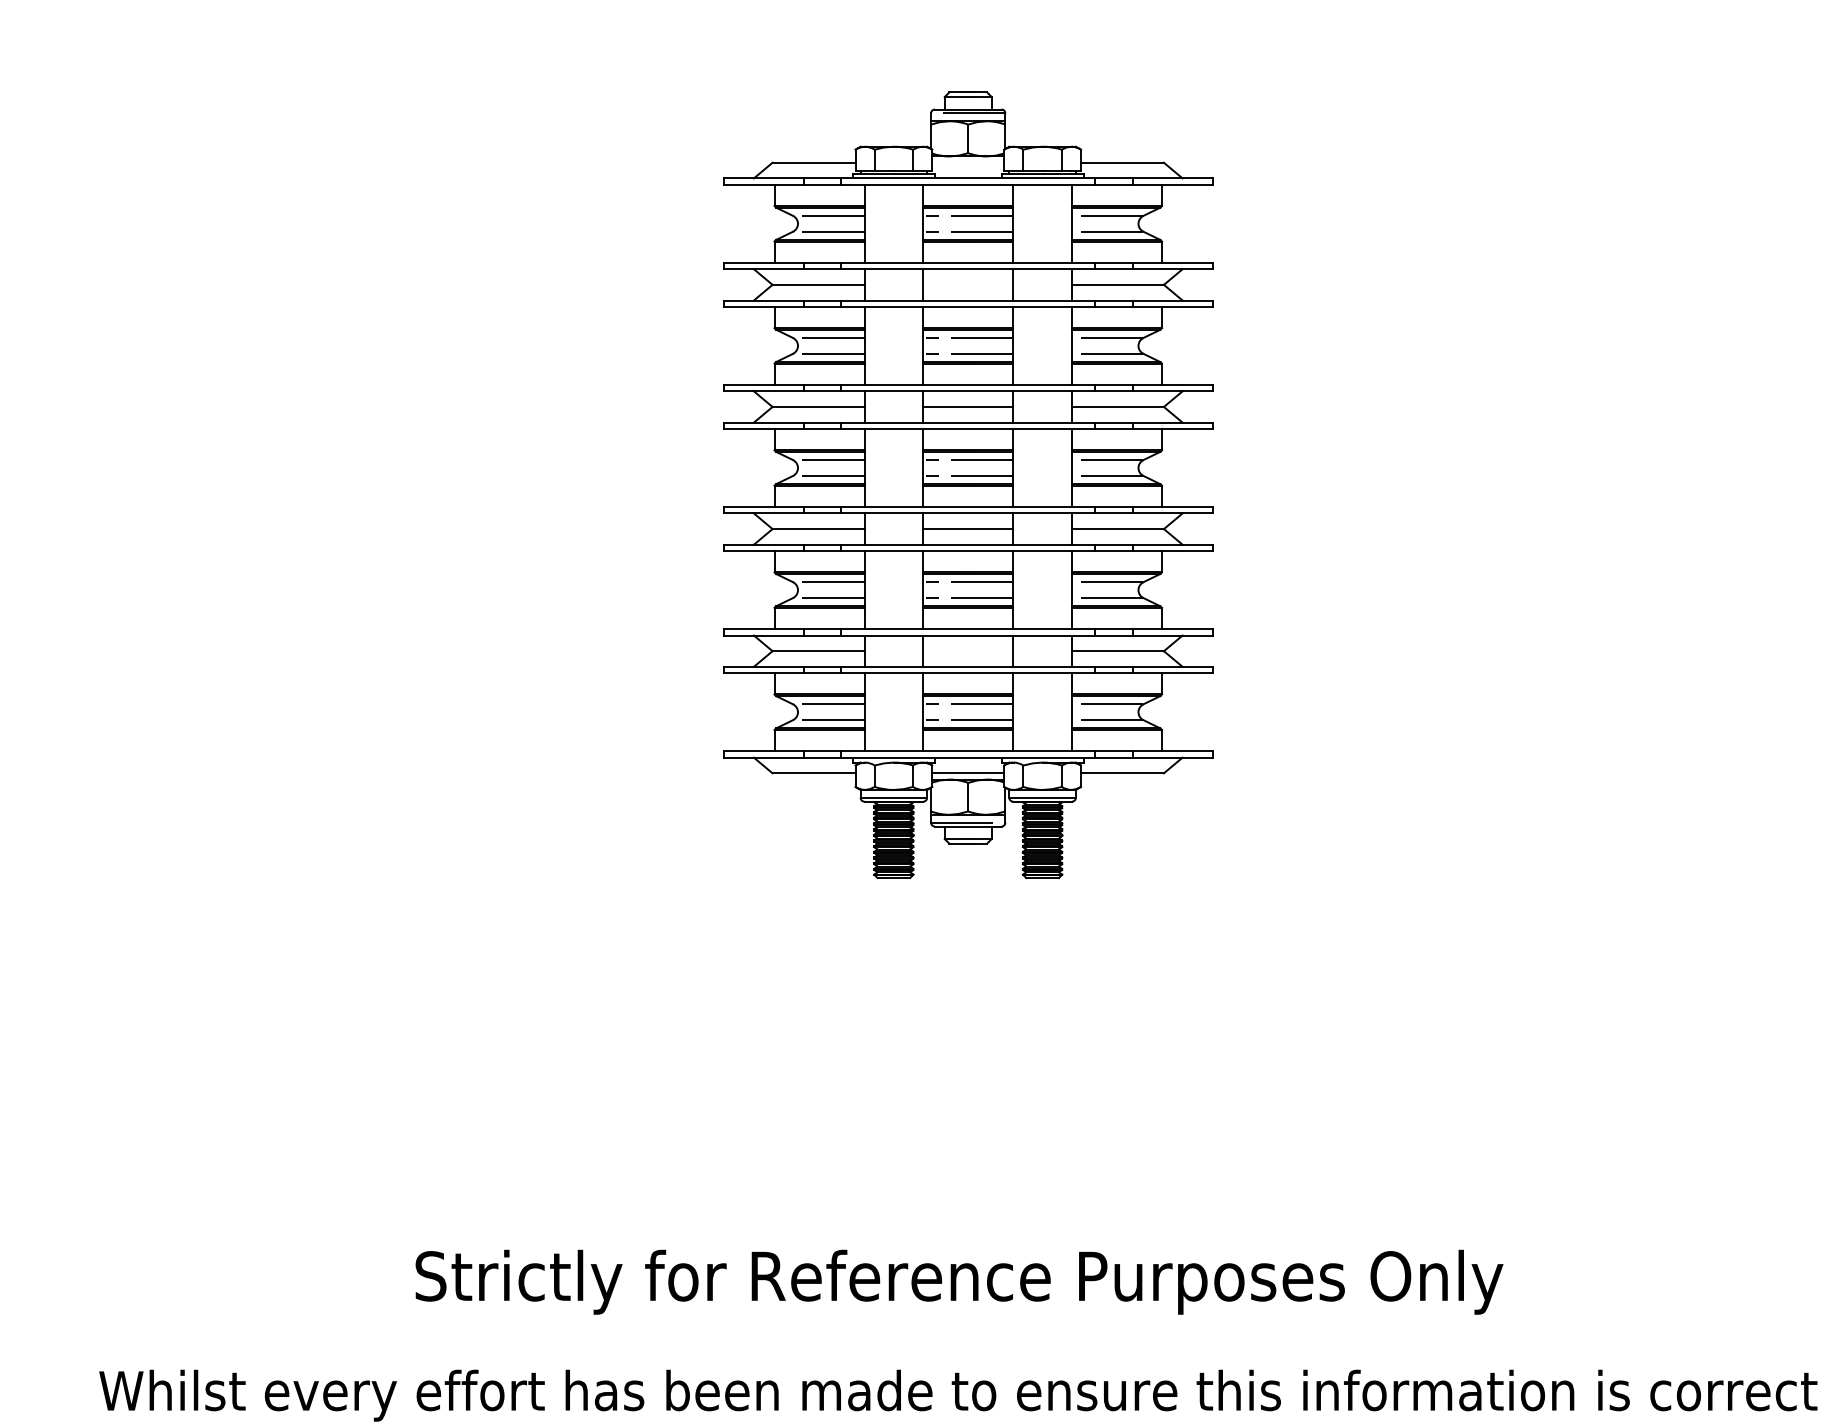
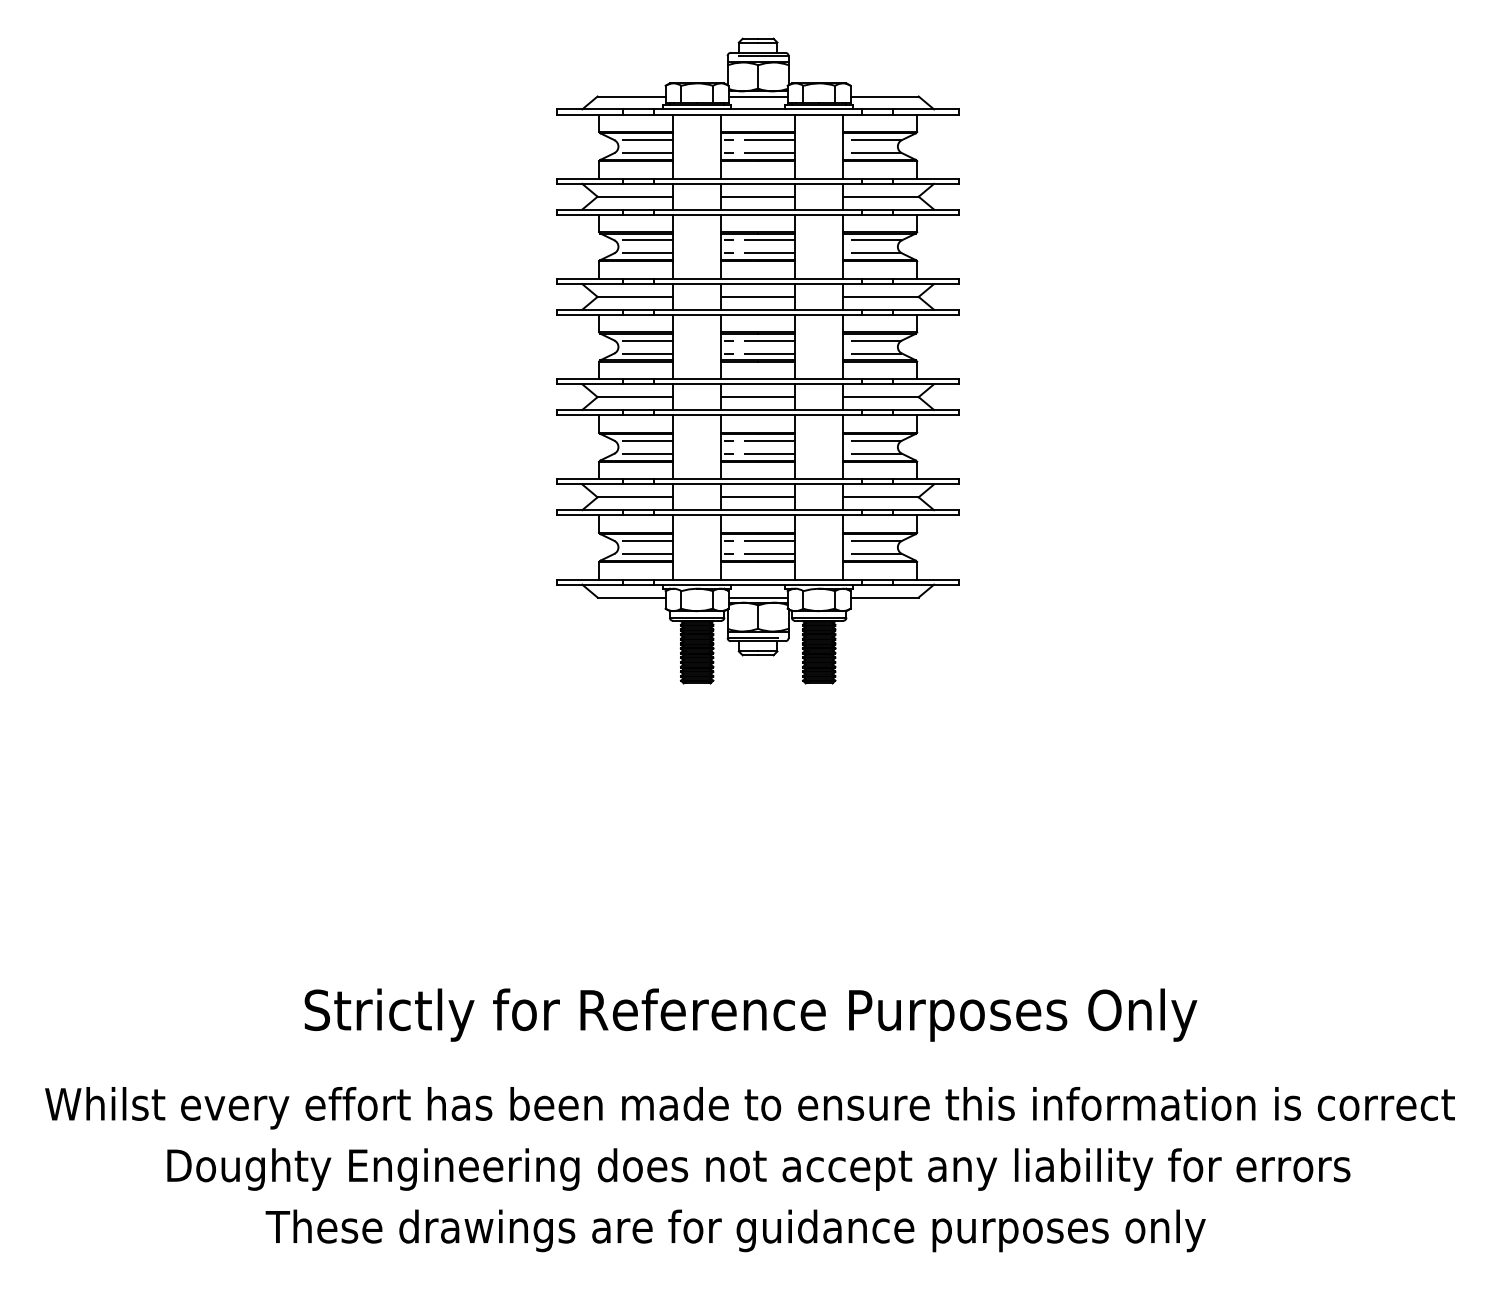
line: (967, 162) -> (757, 96), added
line: (968, 284) -> (758, 196), added
line: (968, 651) -> (758, 497), added

